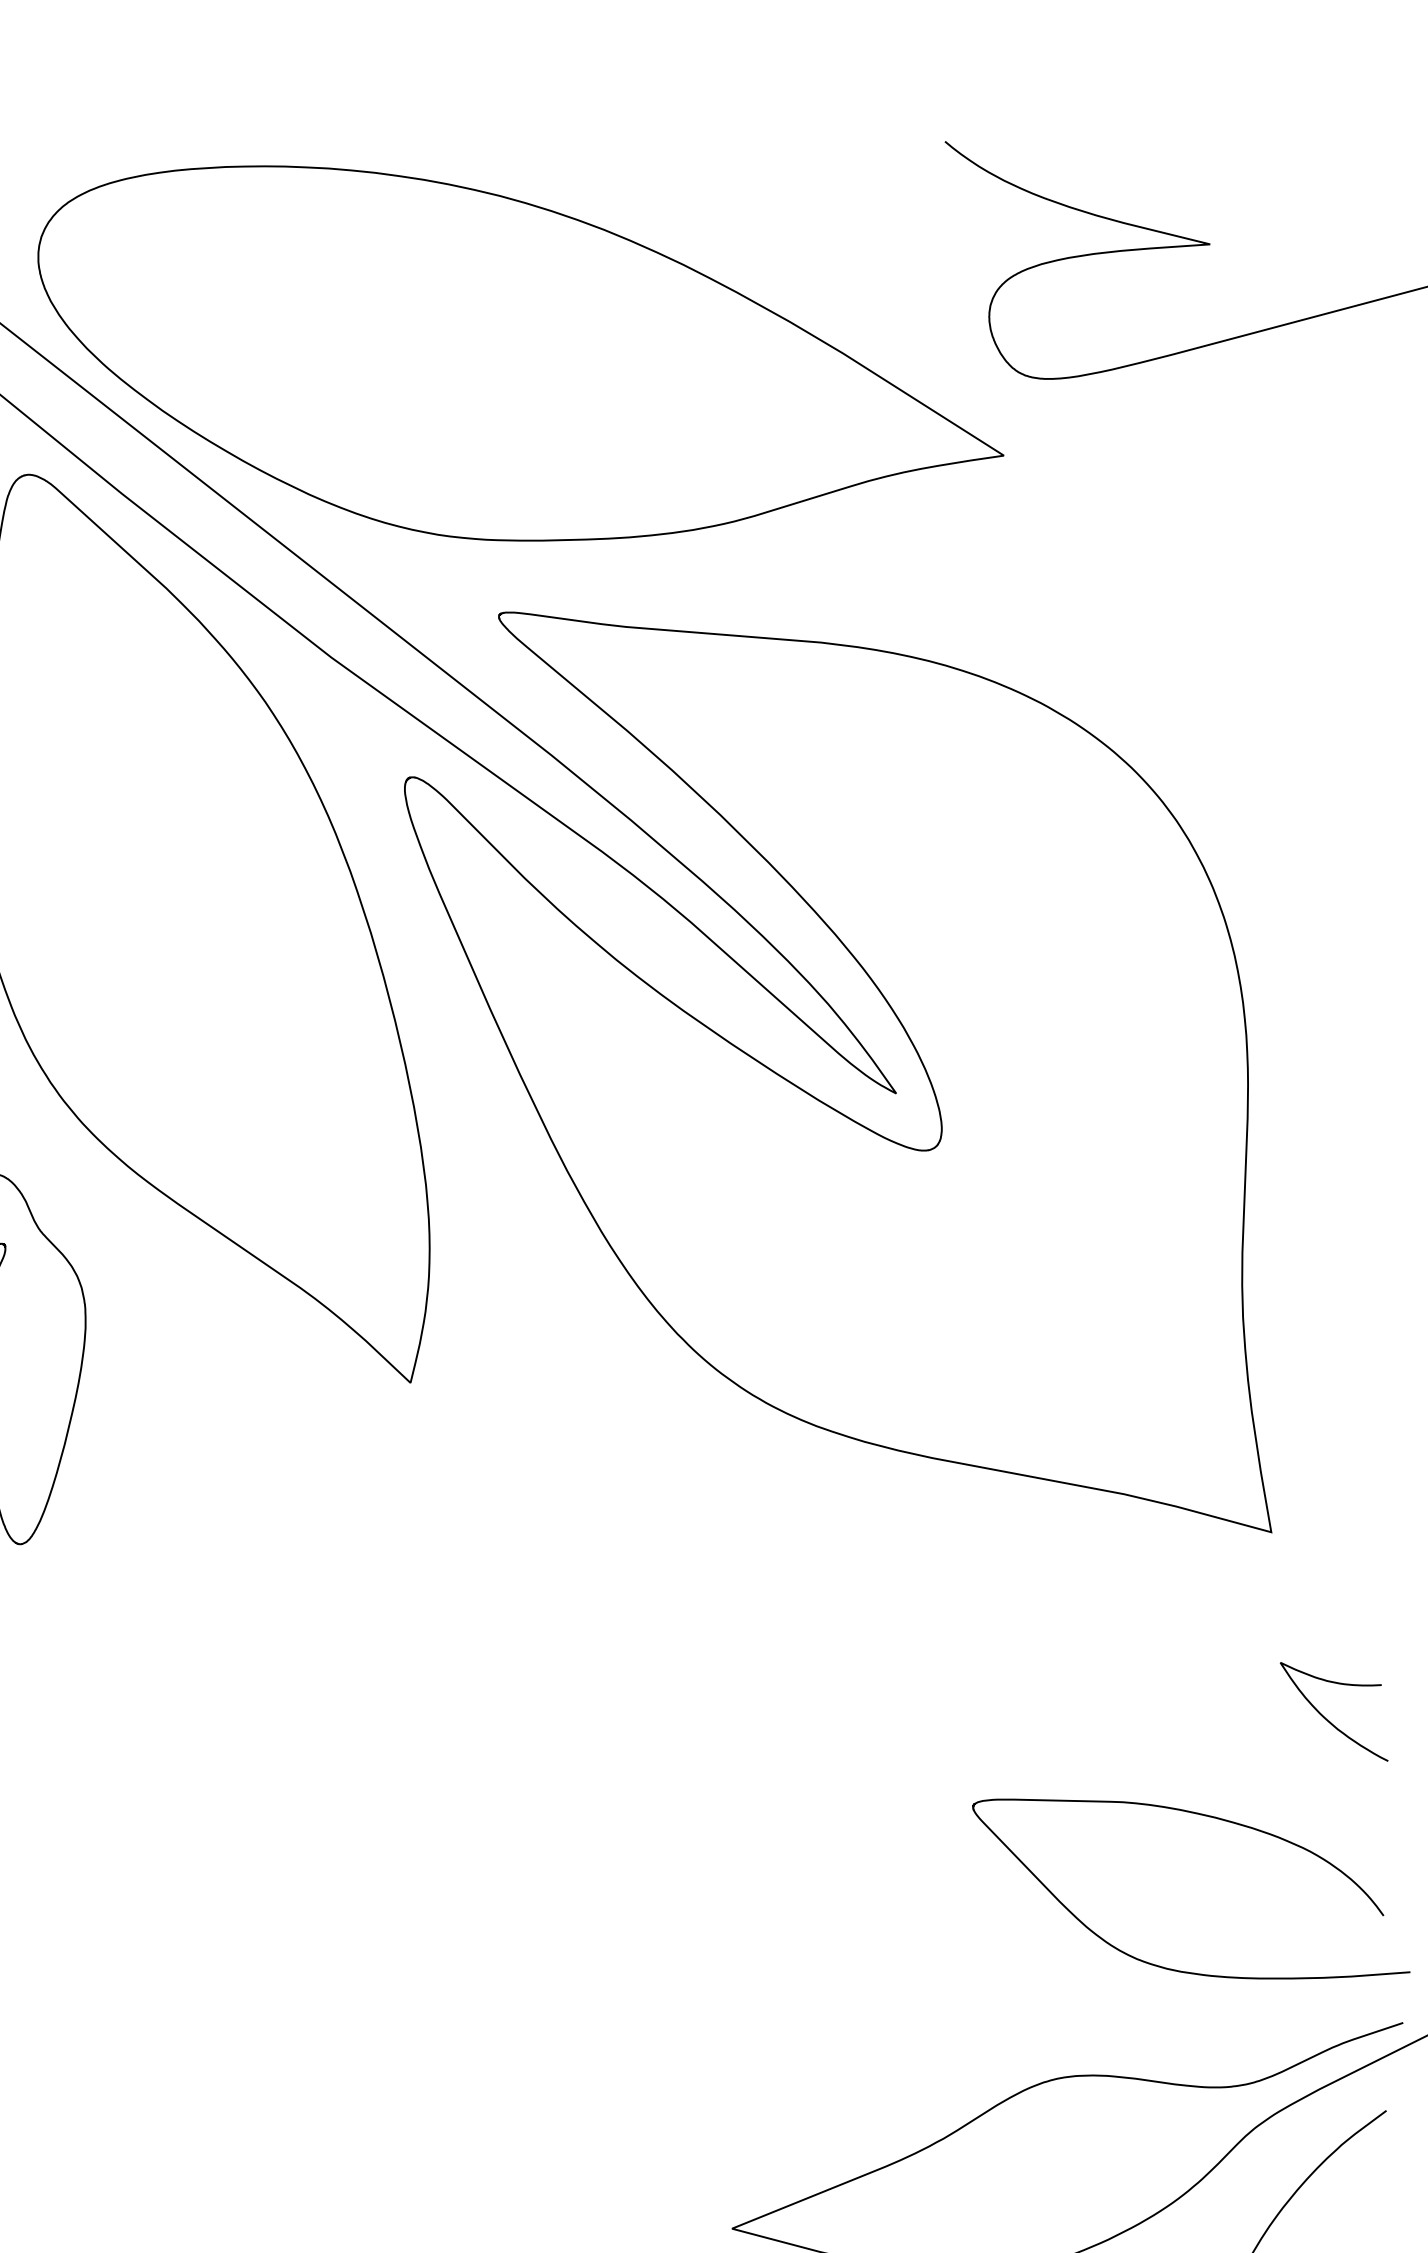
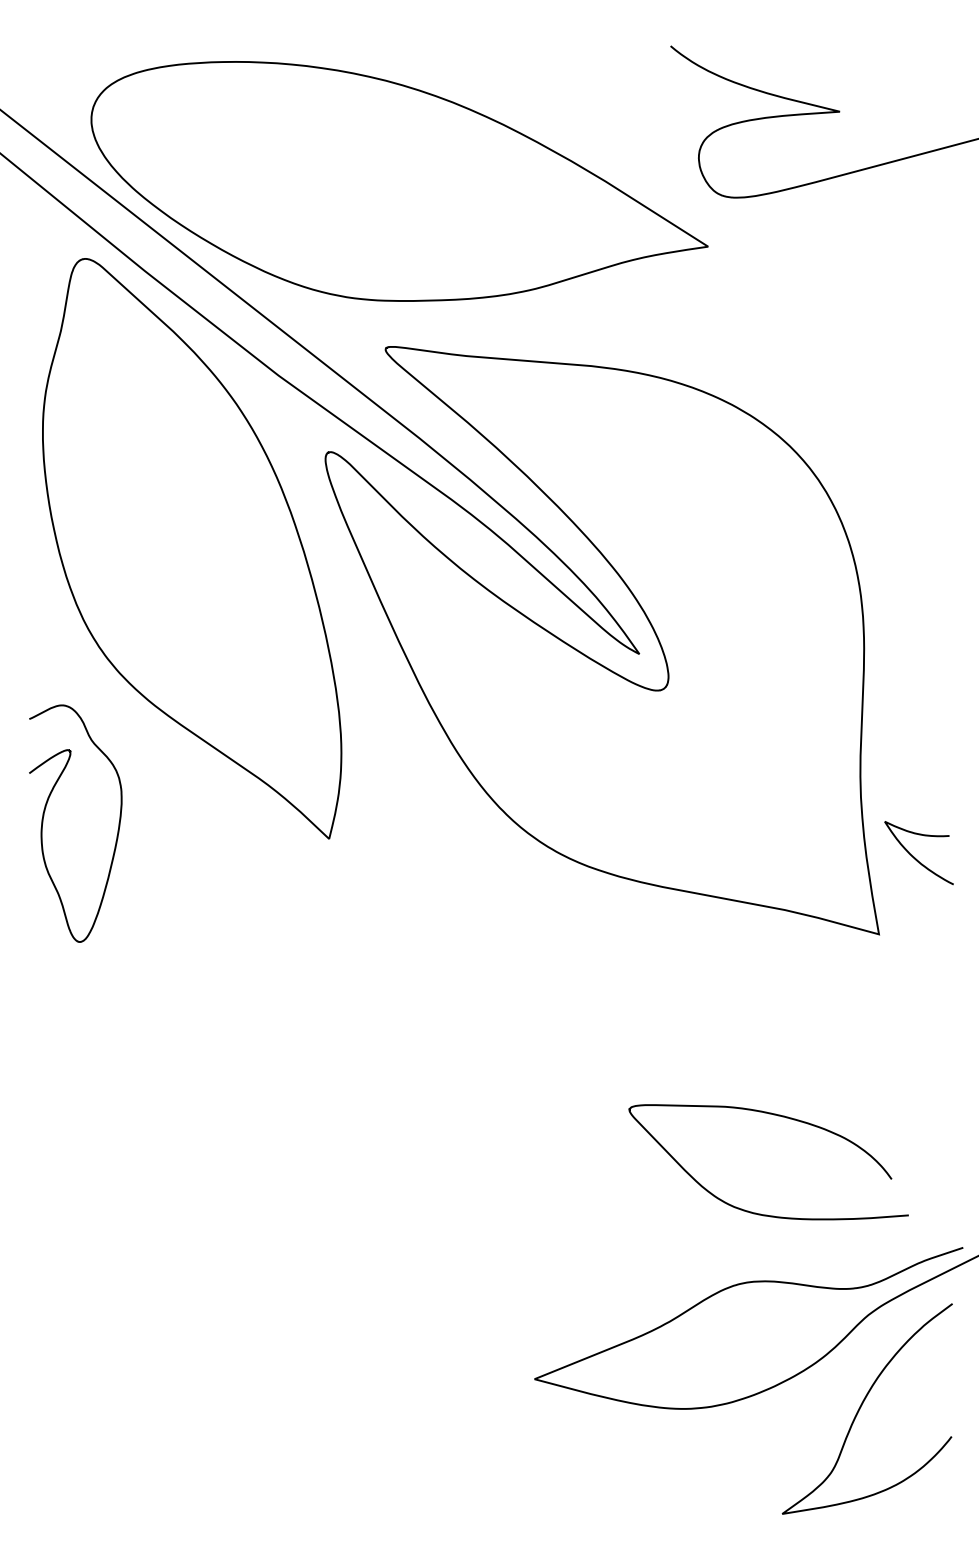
curve: (1326, 1717) -> (914, 856), moved
curve: (1206, 1817) -> (778, 1116), moved

